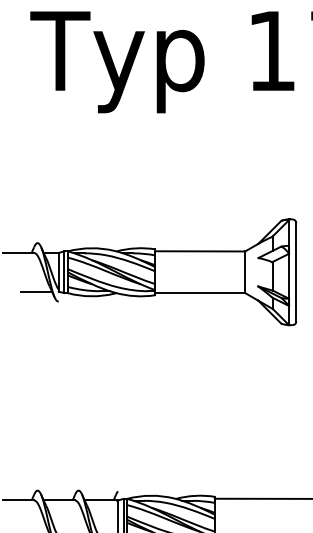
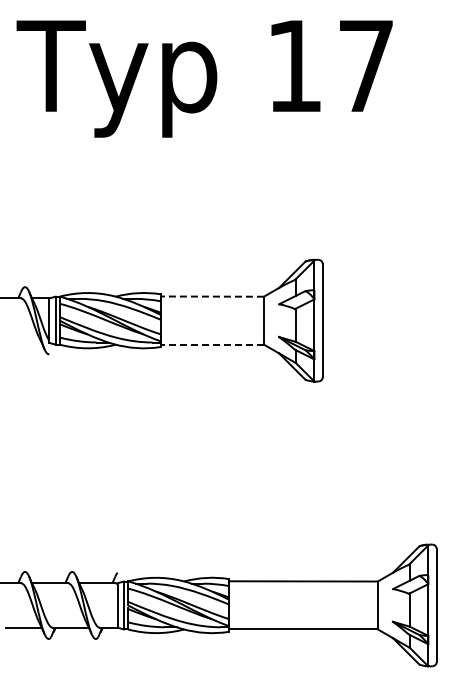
line: (200, 251) -> (212, 296), solid -> dashed
line: (36, 291) -> (23, 342), removed
line: (200, 292) -> (212, 344), solid -> dashed

